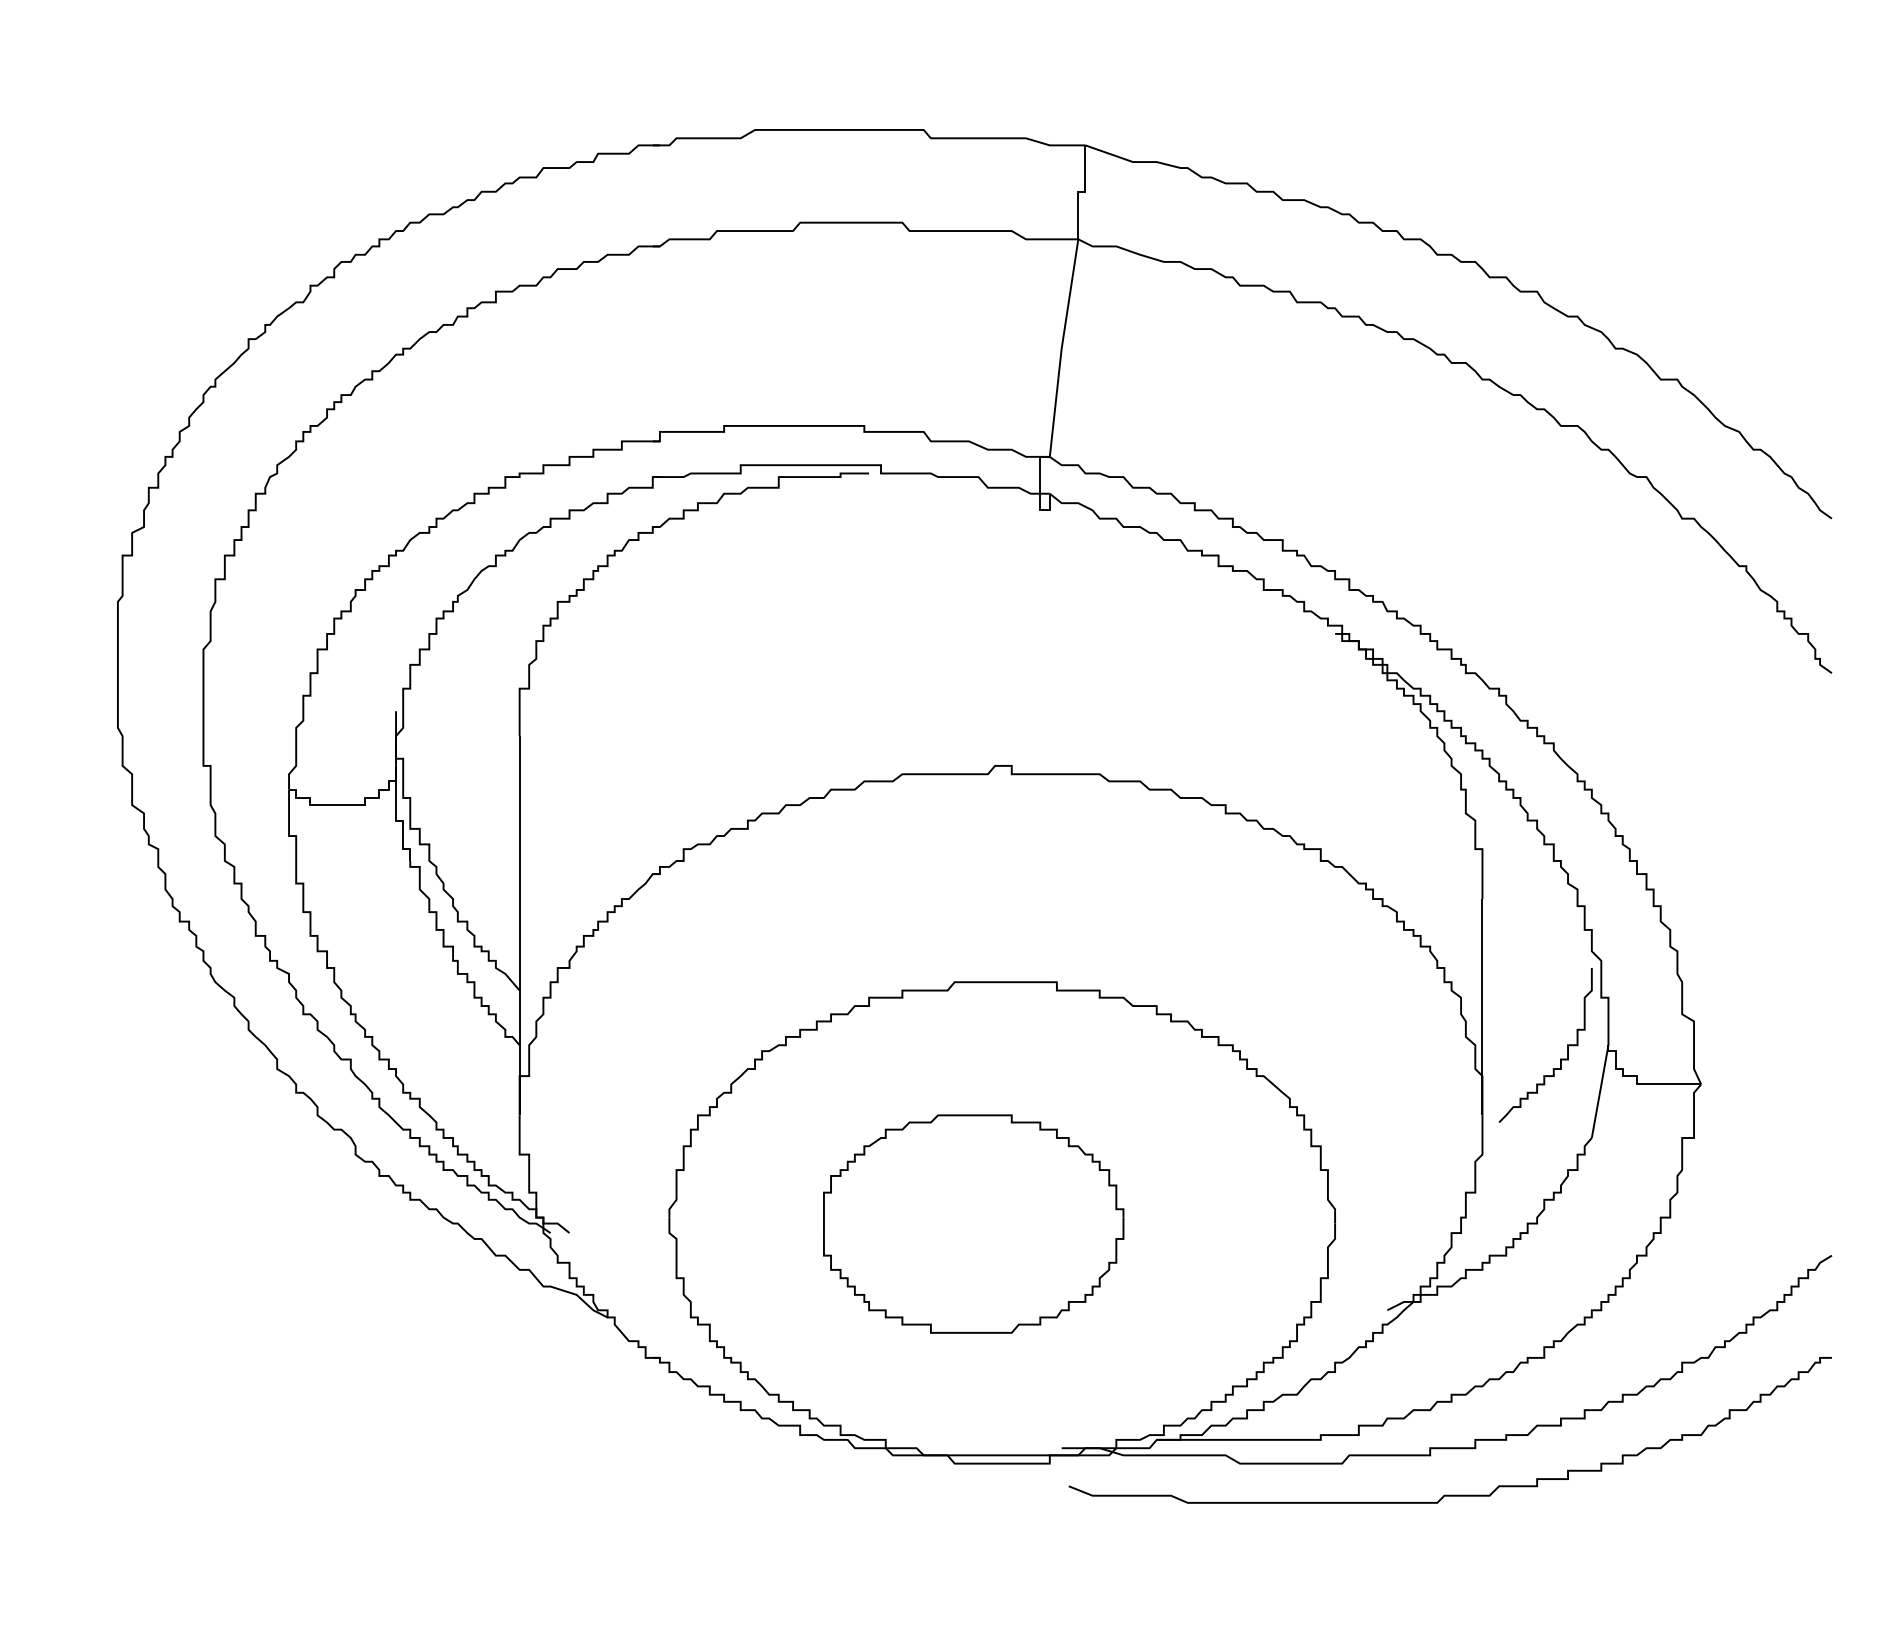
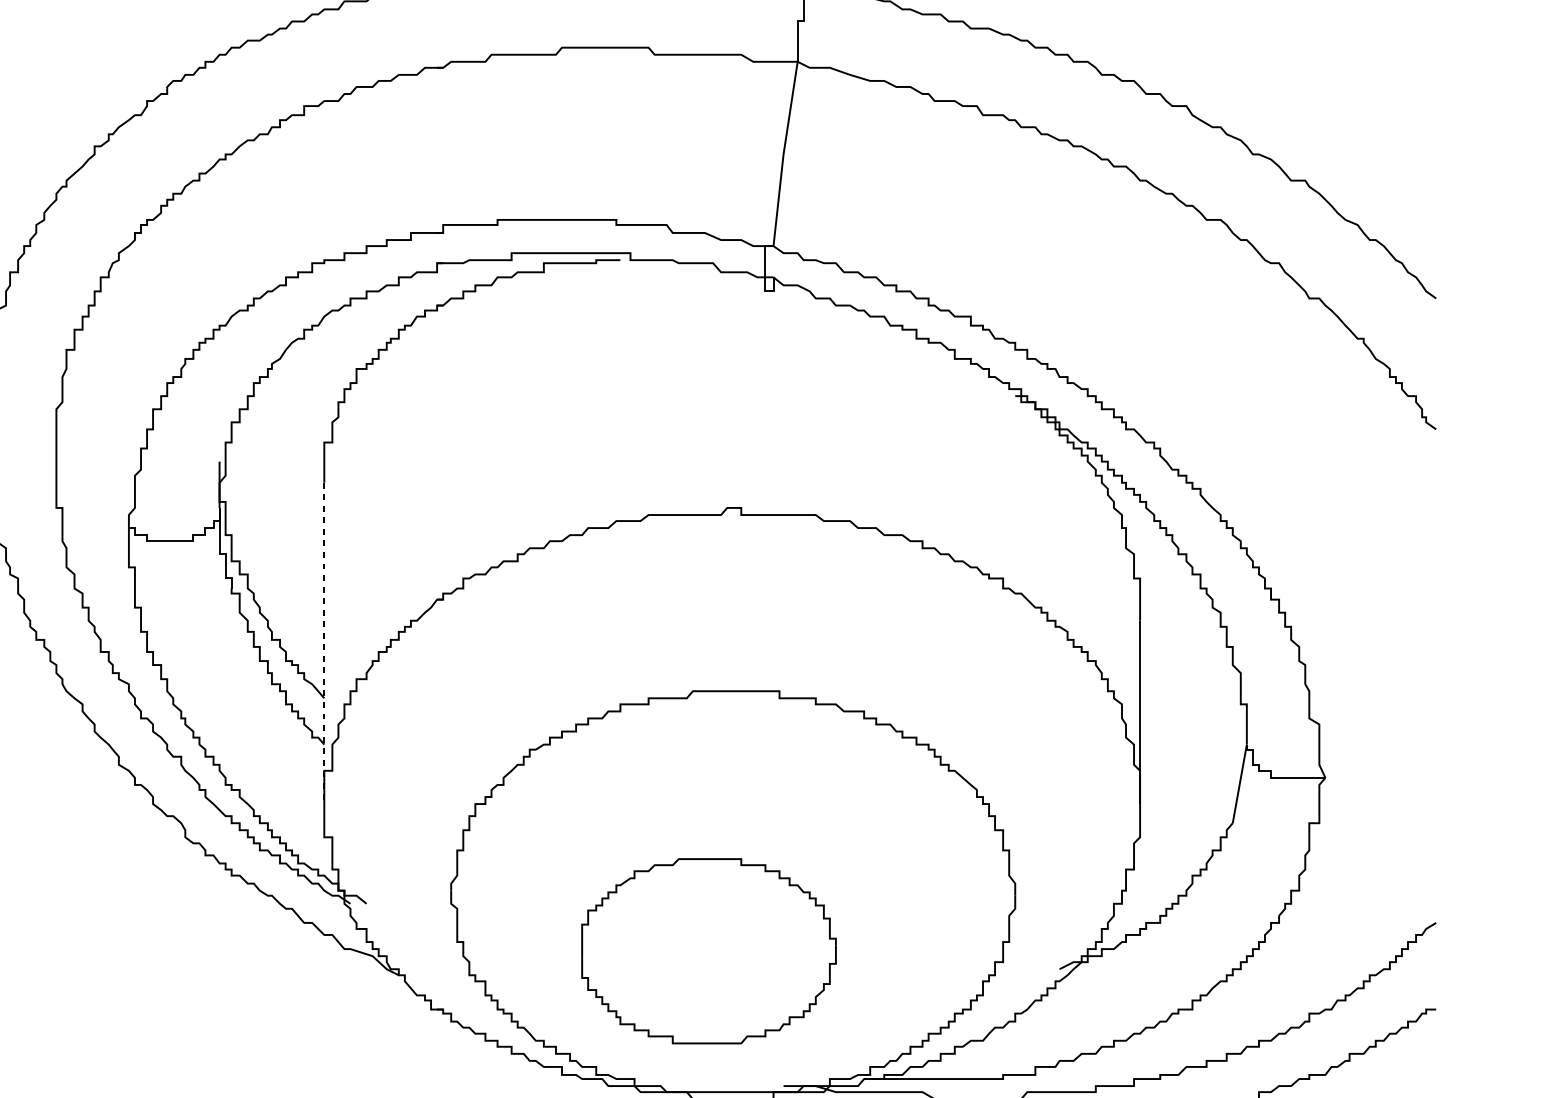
line: (519, 925) -> (324, 643), solid -> dashed
curve: (1560, 1058) -> (1206, 755), removed
part: (973, 1223) -> (708, 950), moved

